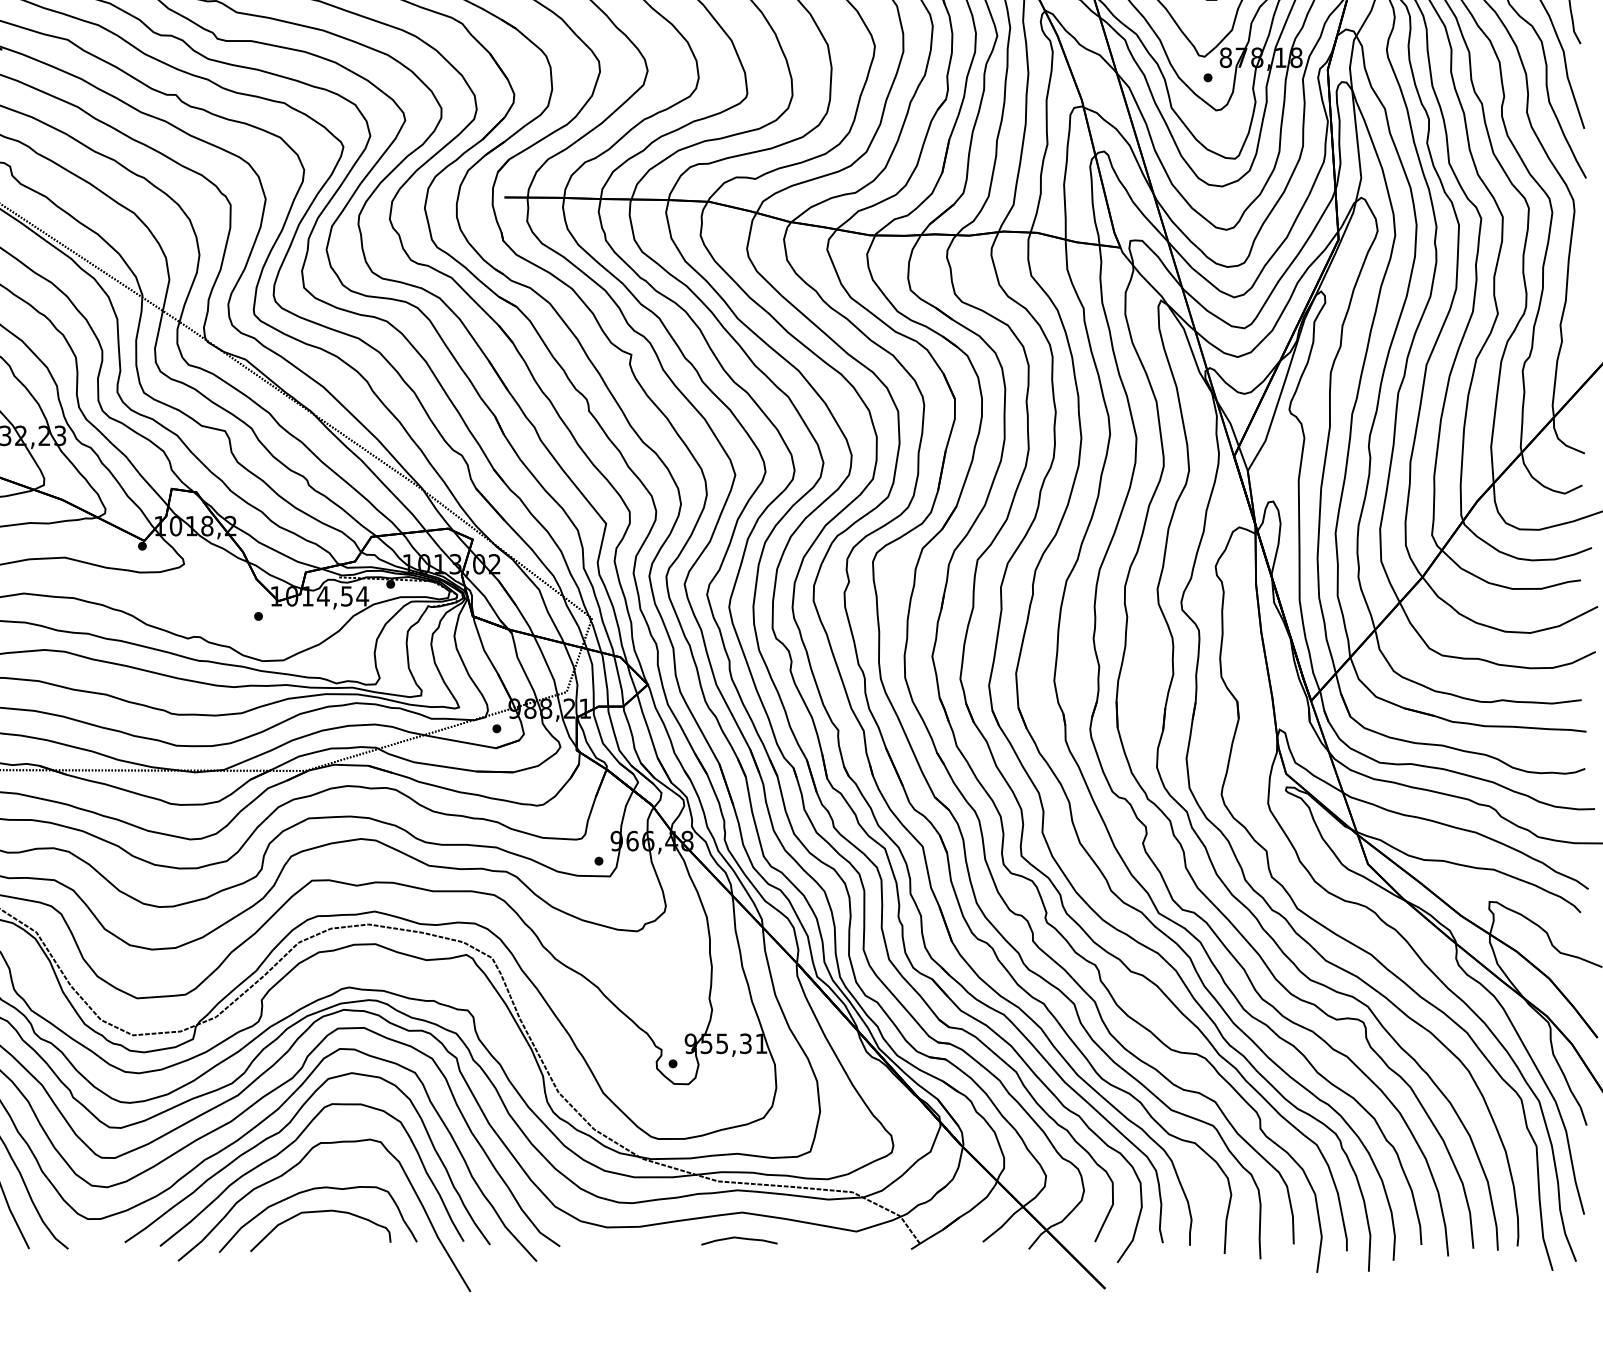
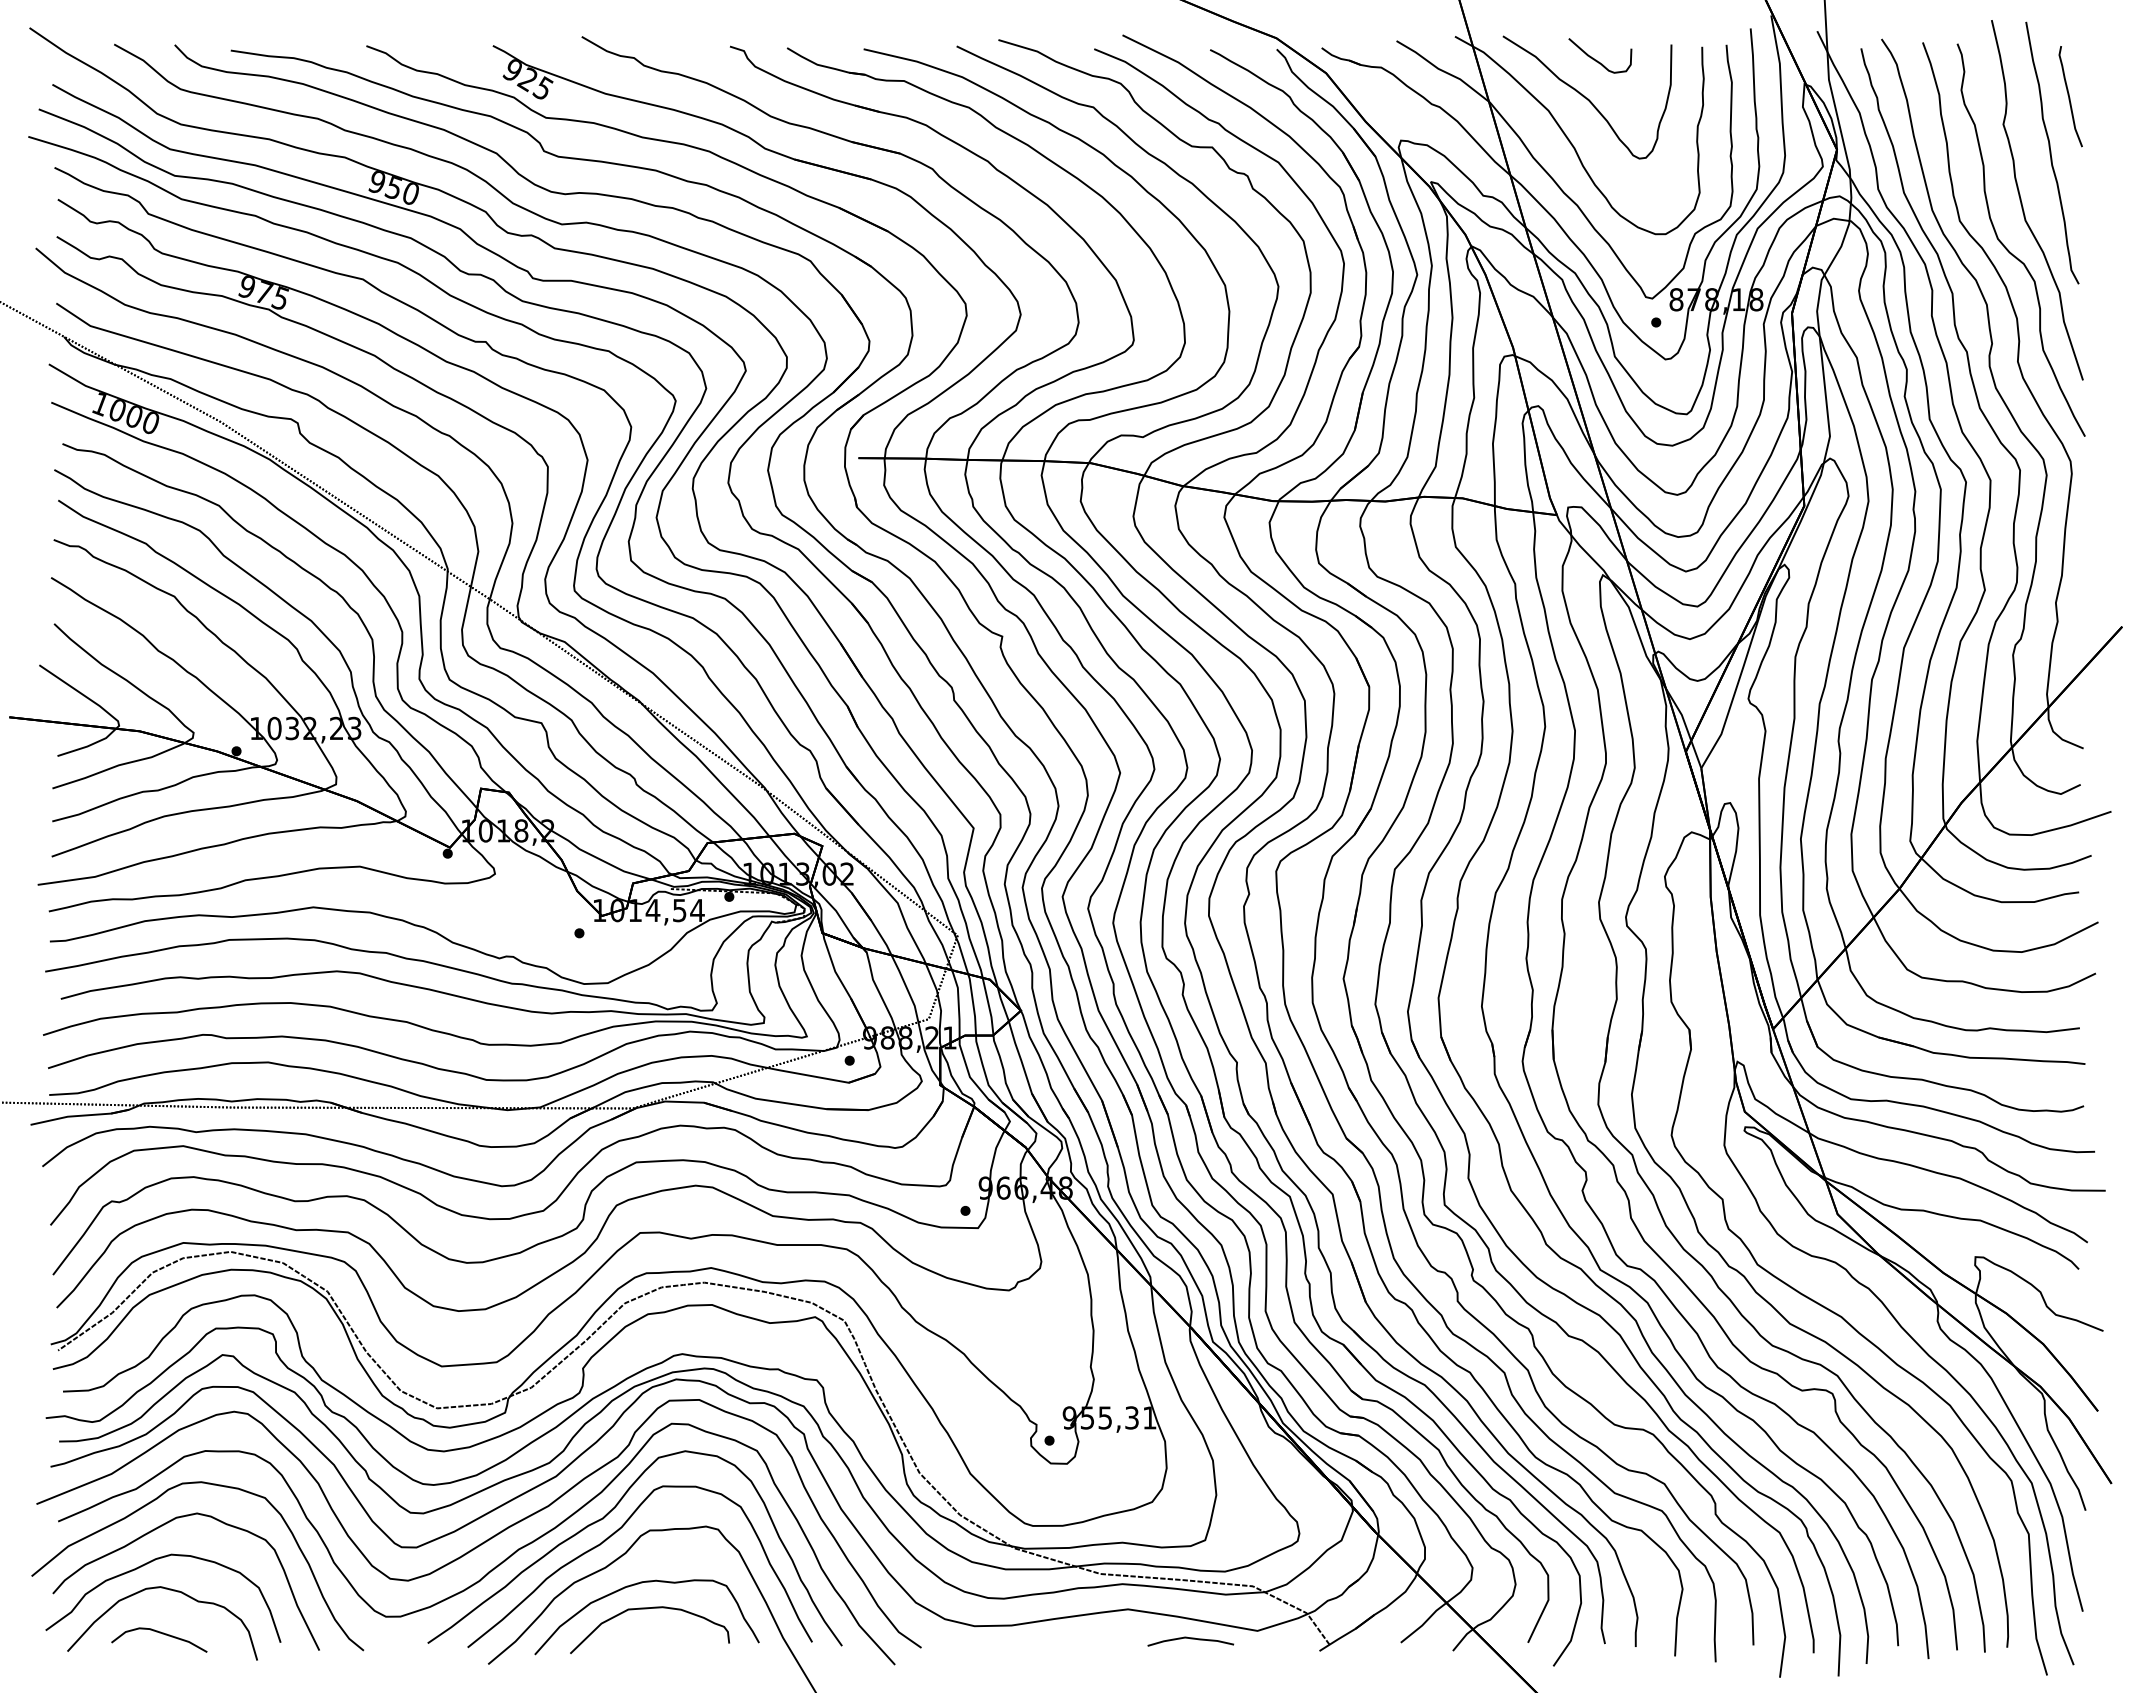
curve: (739, 1239) -> (1190, 1639), moved

